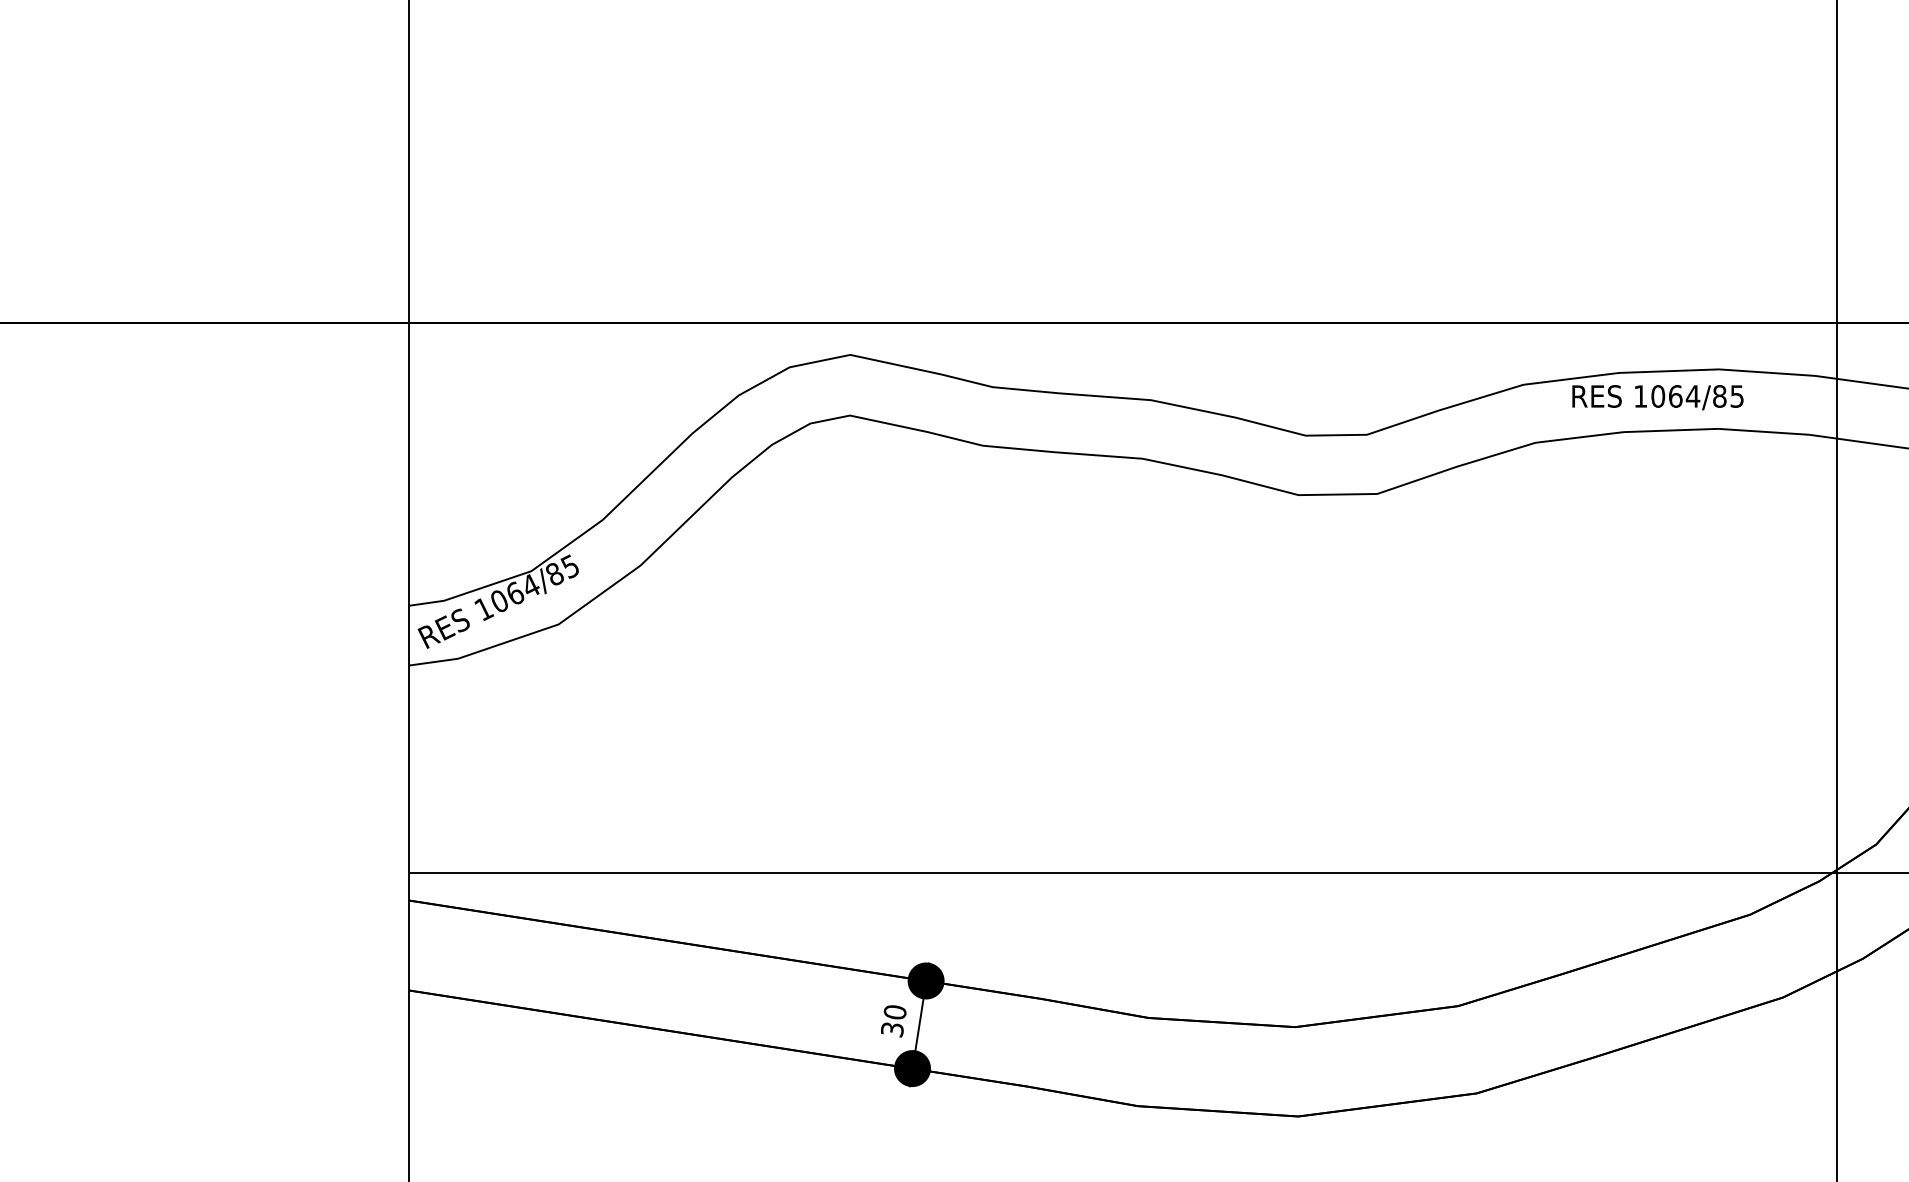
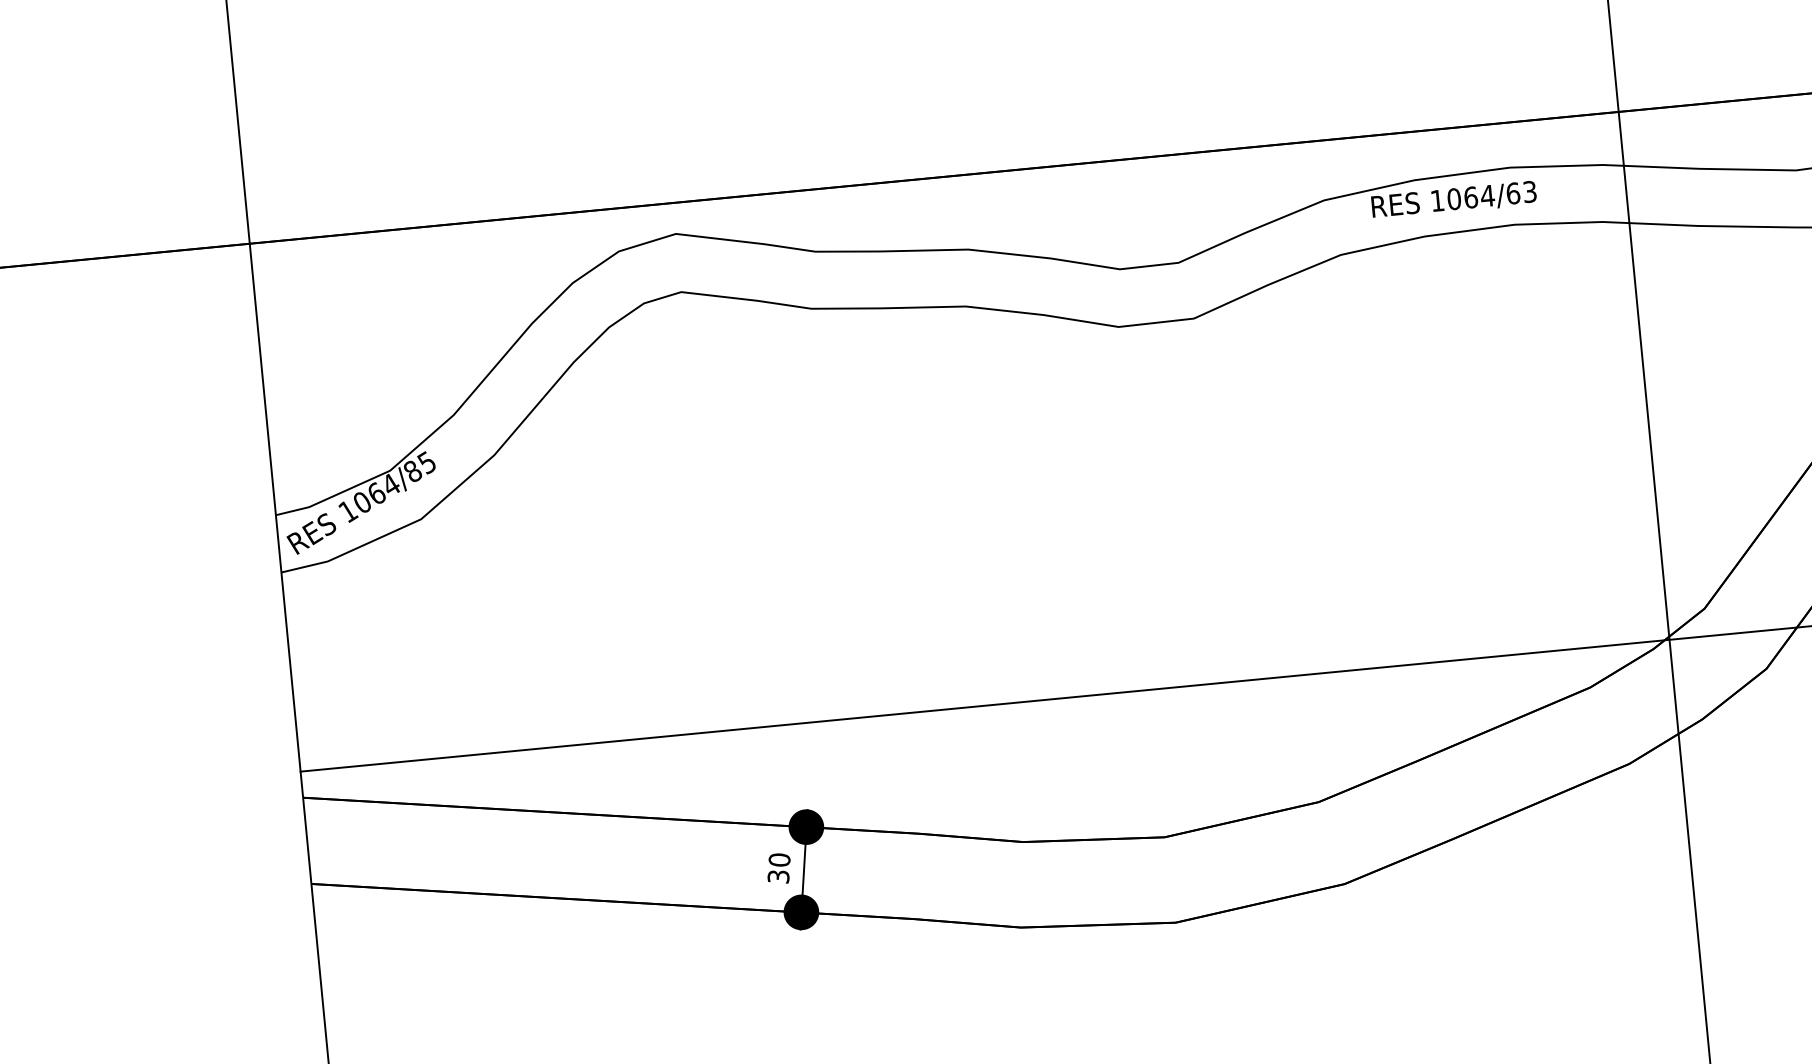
text: (1728, 396) -> (1521, 192), 1064/85 -> 1064/63

